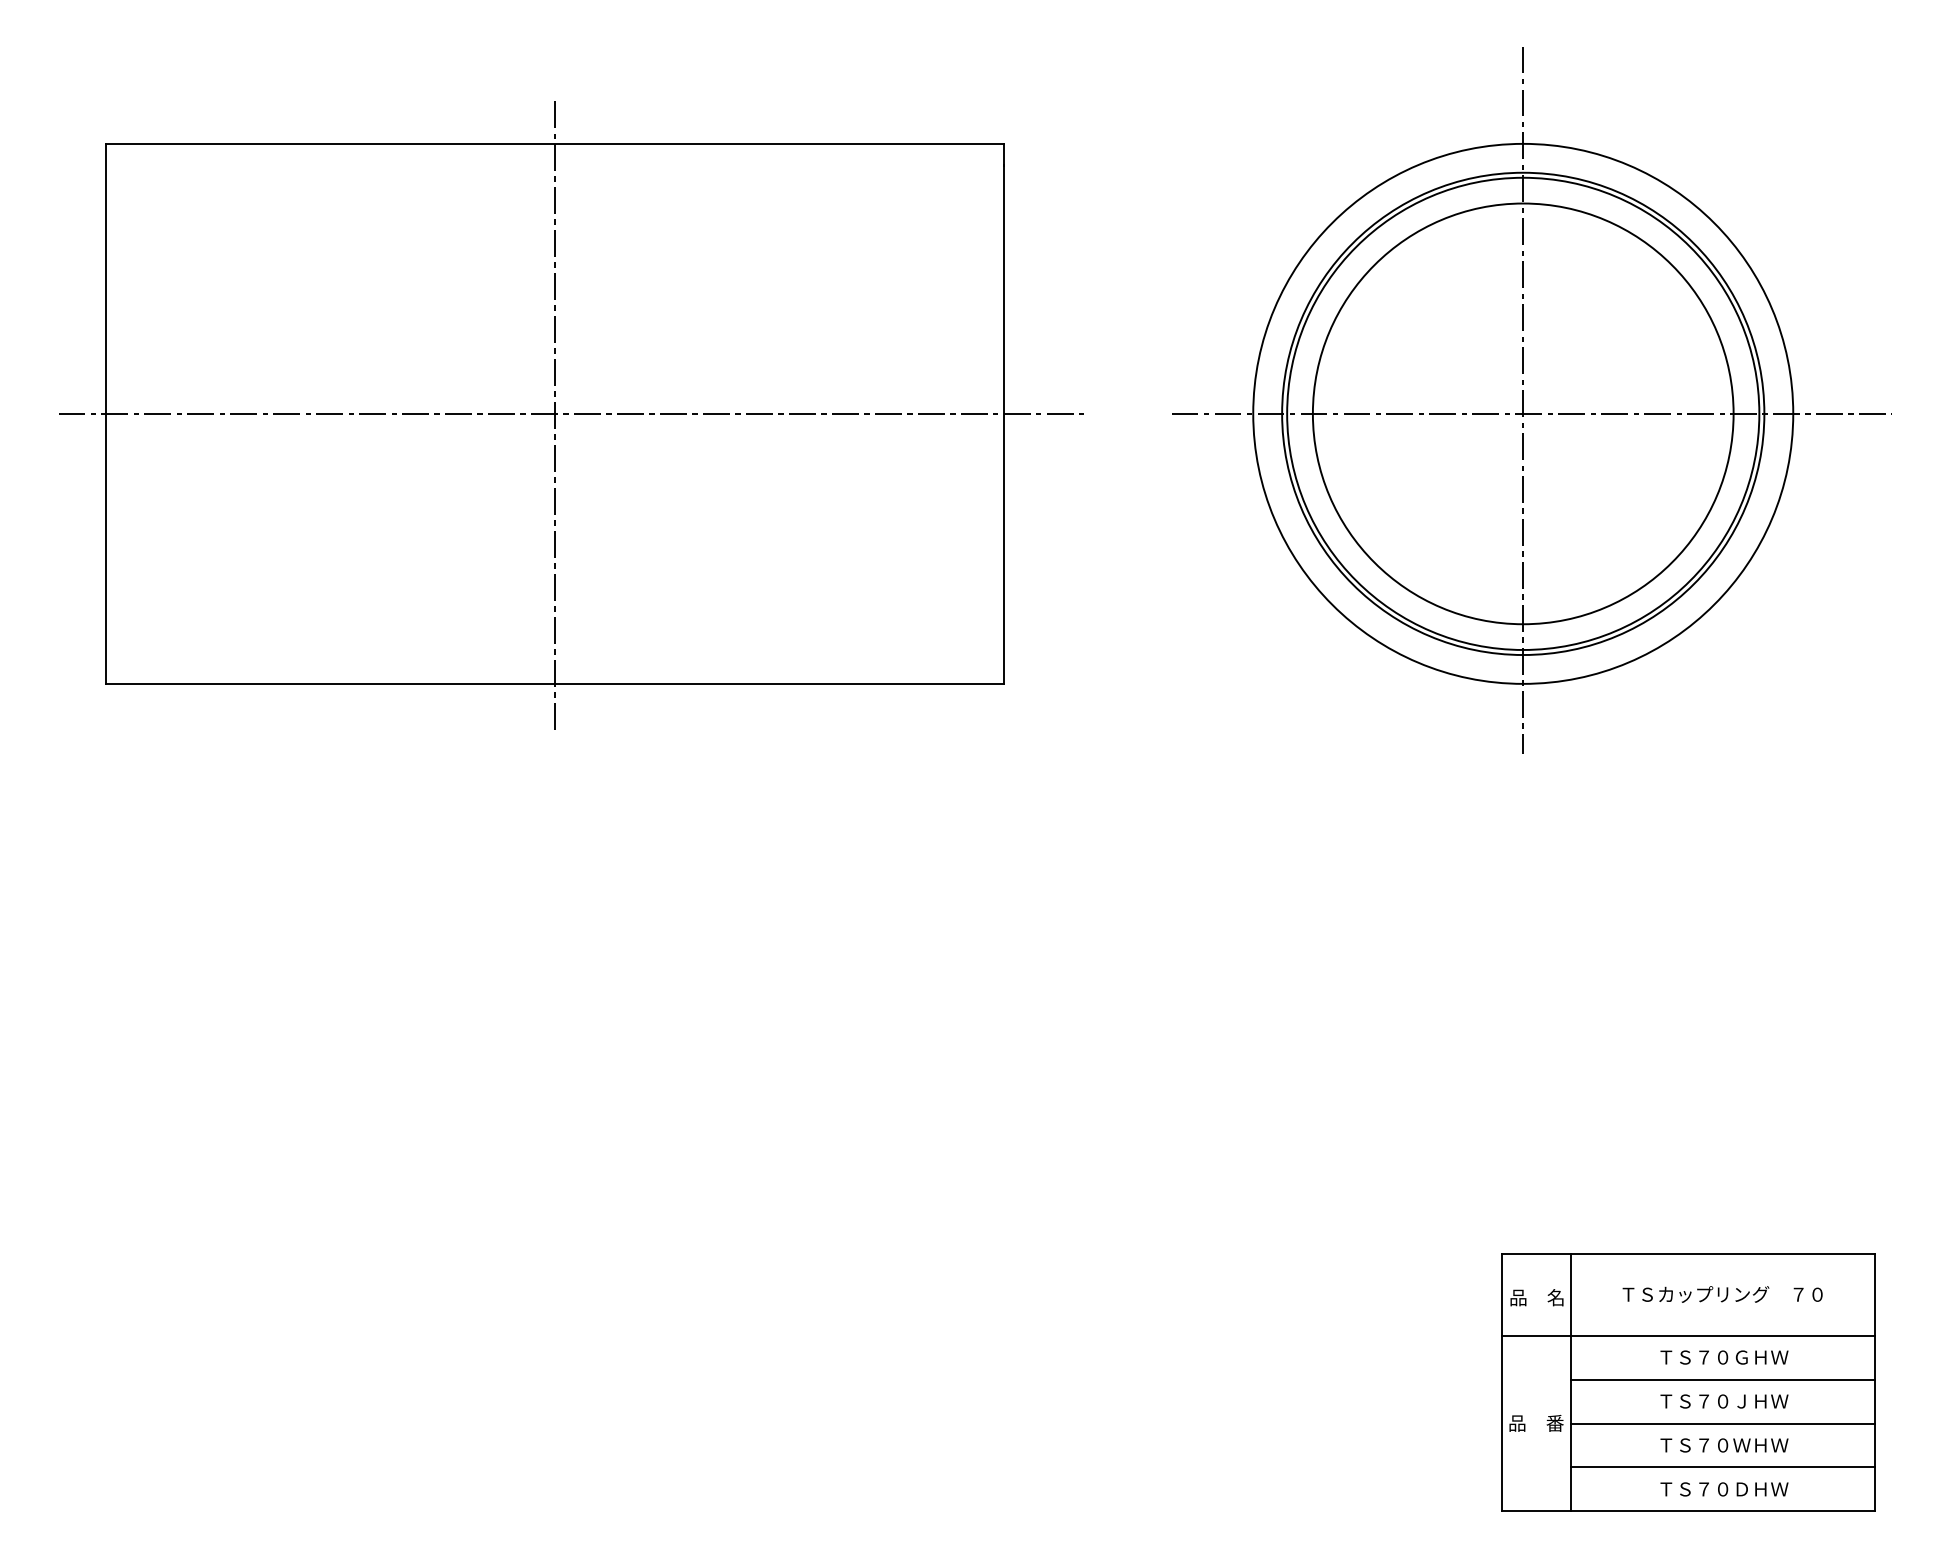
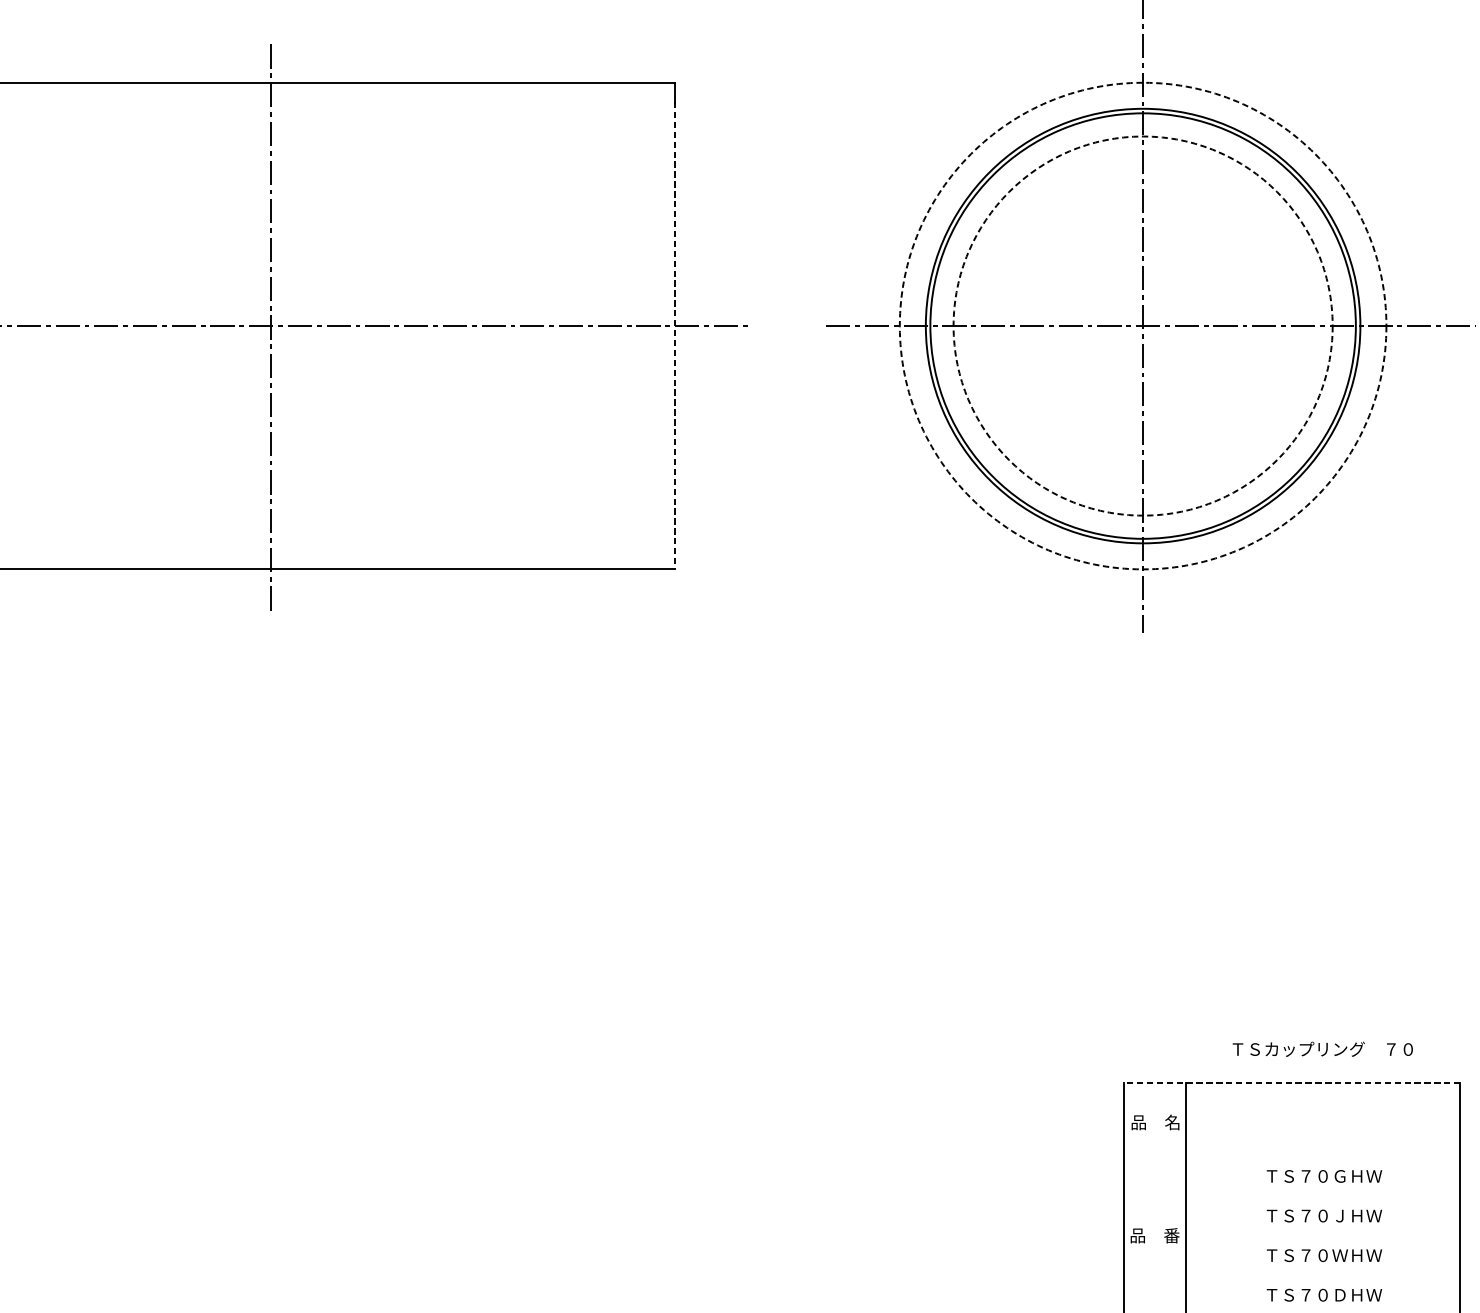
circle: (1522, 413) -> (1142, 325), solid -> dashed
circle: (1523, 413) -> (1143, 325), solid -> dashed
line: (1003, 425) -> (674, 336), solid -> dashed
line: (1688, 1253) -> (1292, 1082), solid -> dashed
text: (1722, 1294) -> (1322, 1049), moved
line: (1688, 1335) -> (1292, 1156), removed
line: (1722, 1379) -> (1322, 1196), removed
line: (1722, 1423) -> (1322, 1235), removed
line: (1722, 1467) -> (1322, 1275), removed

